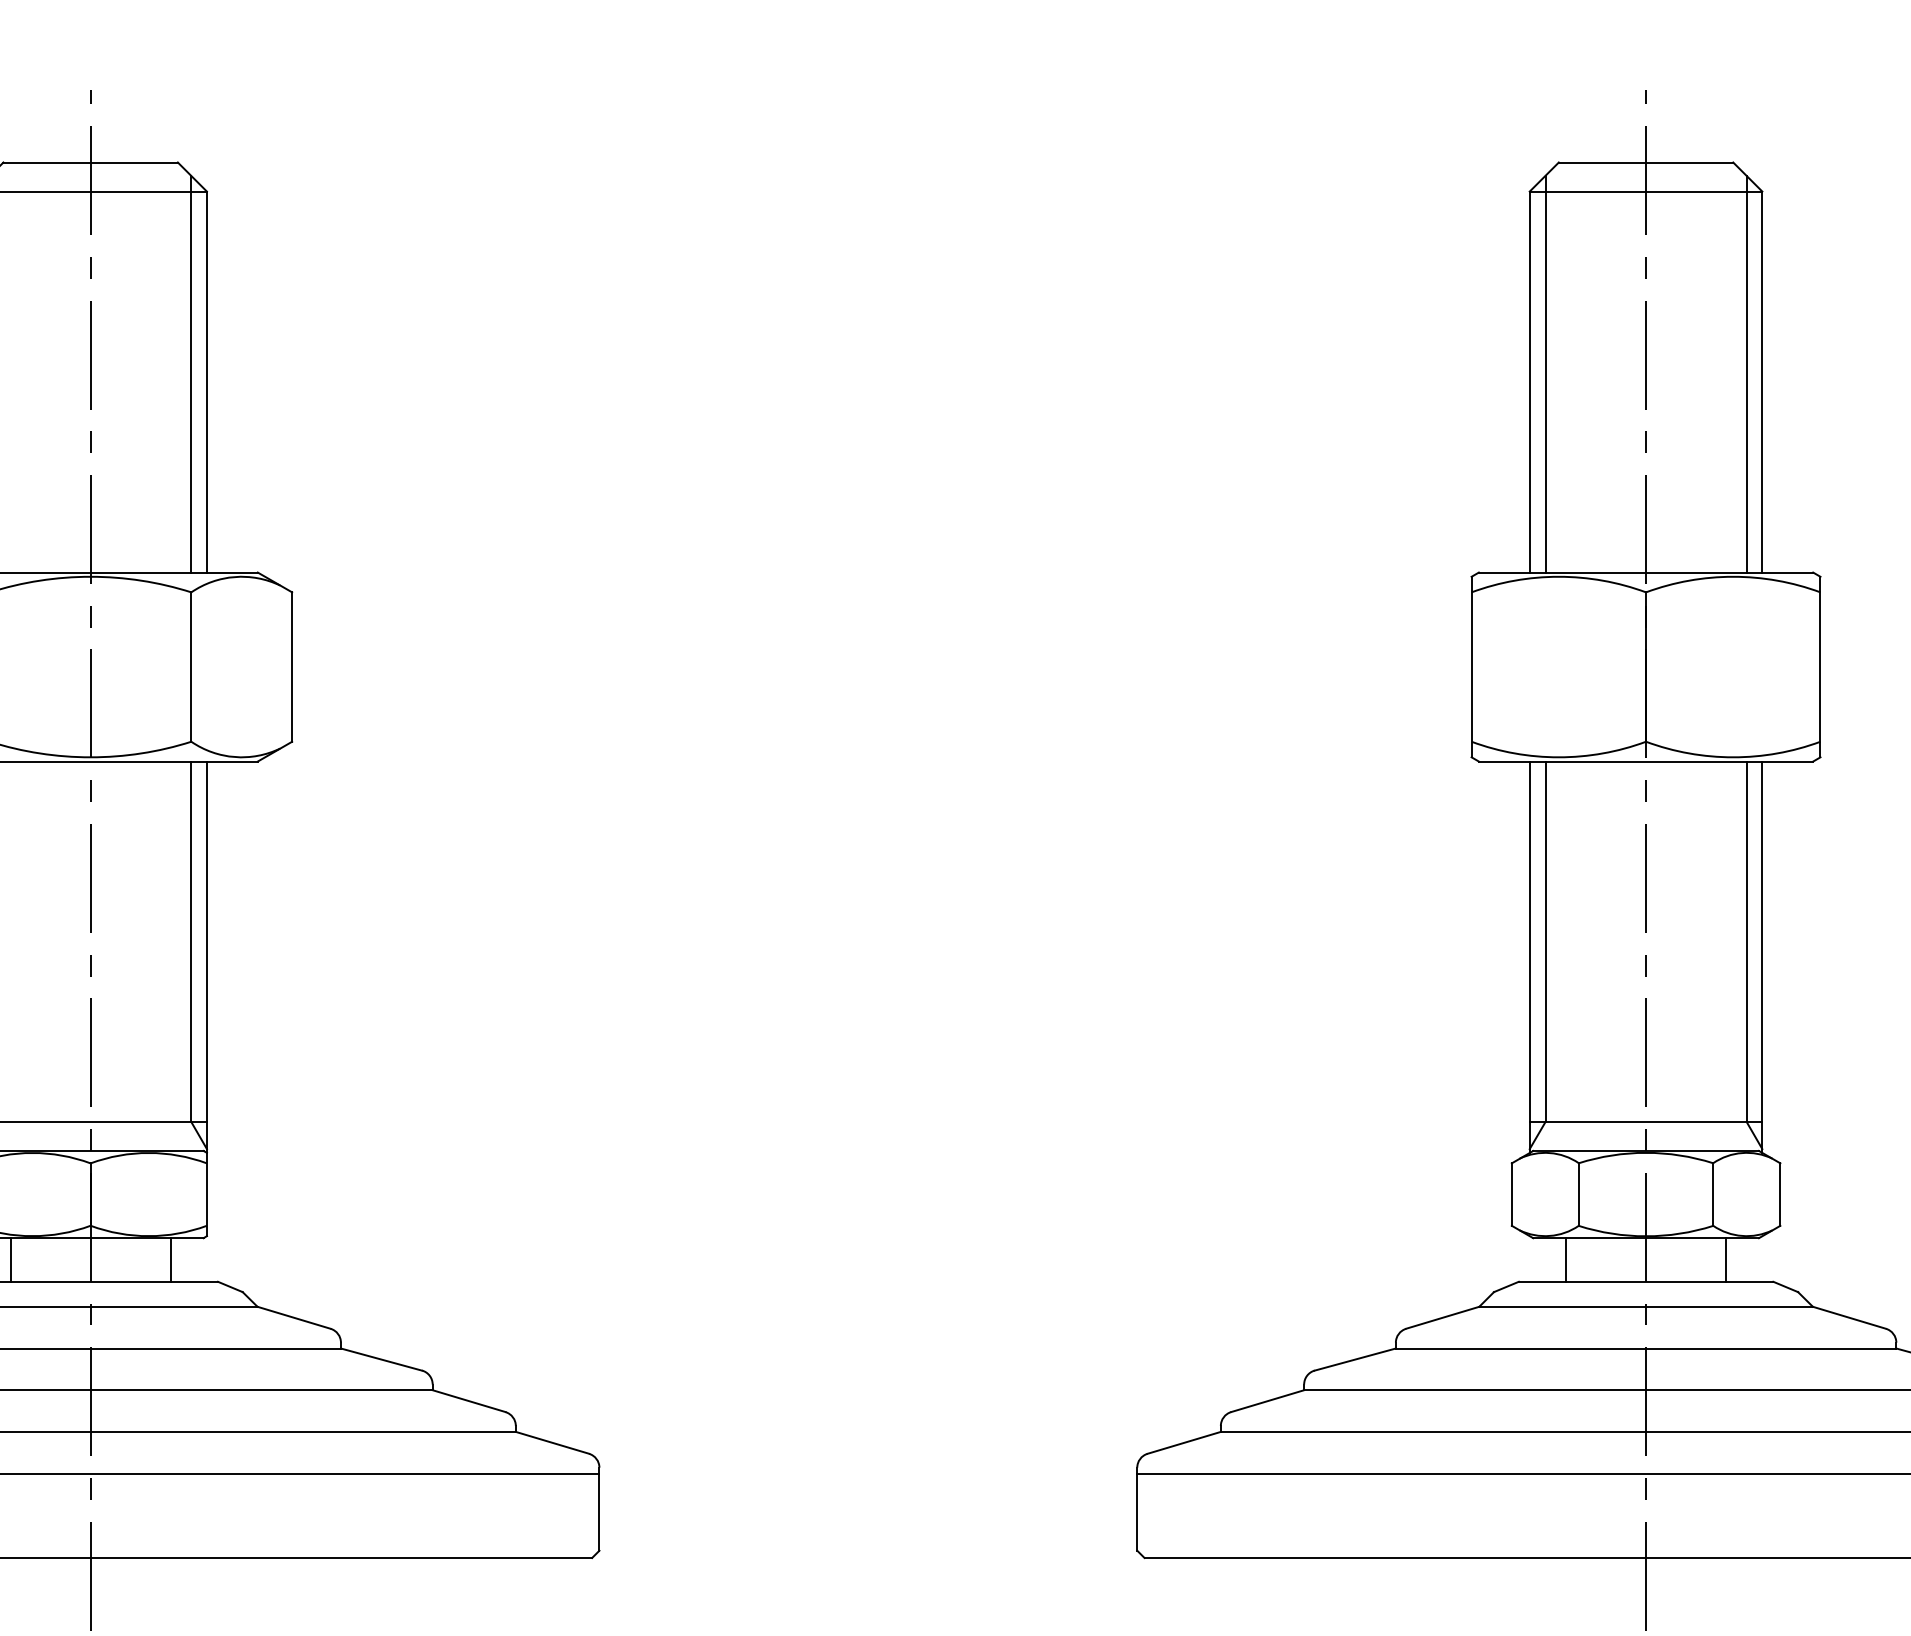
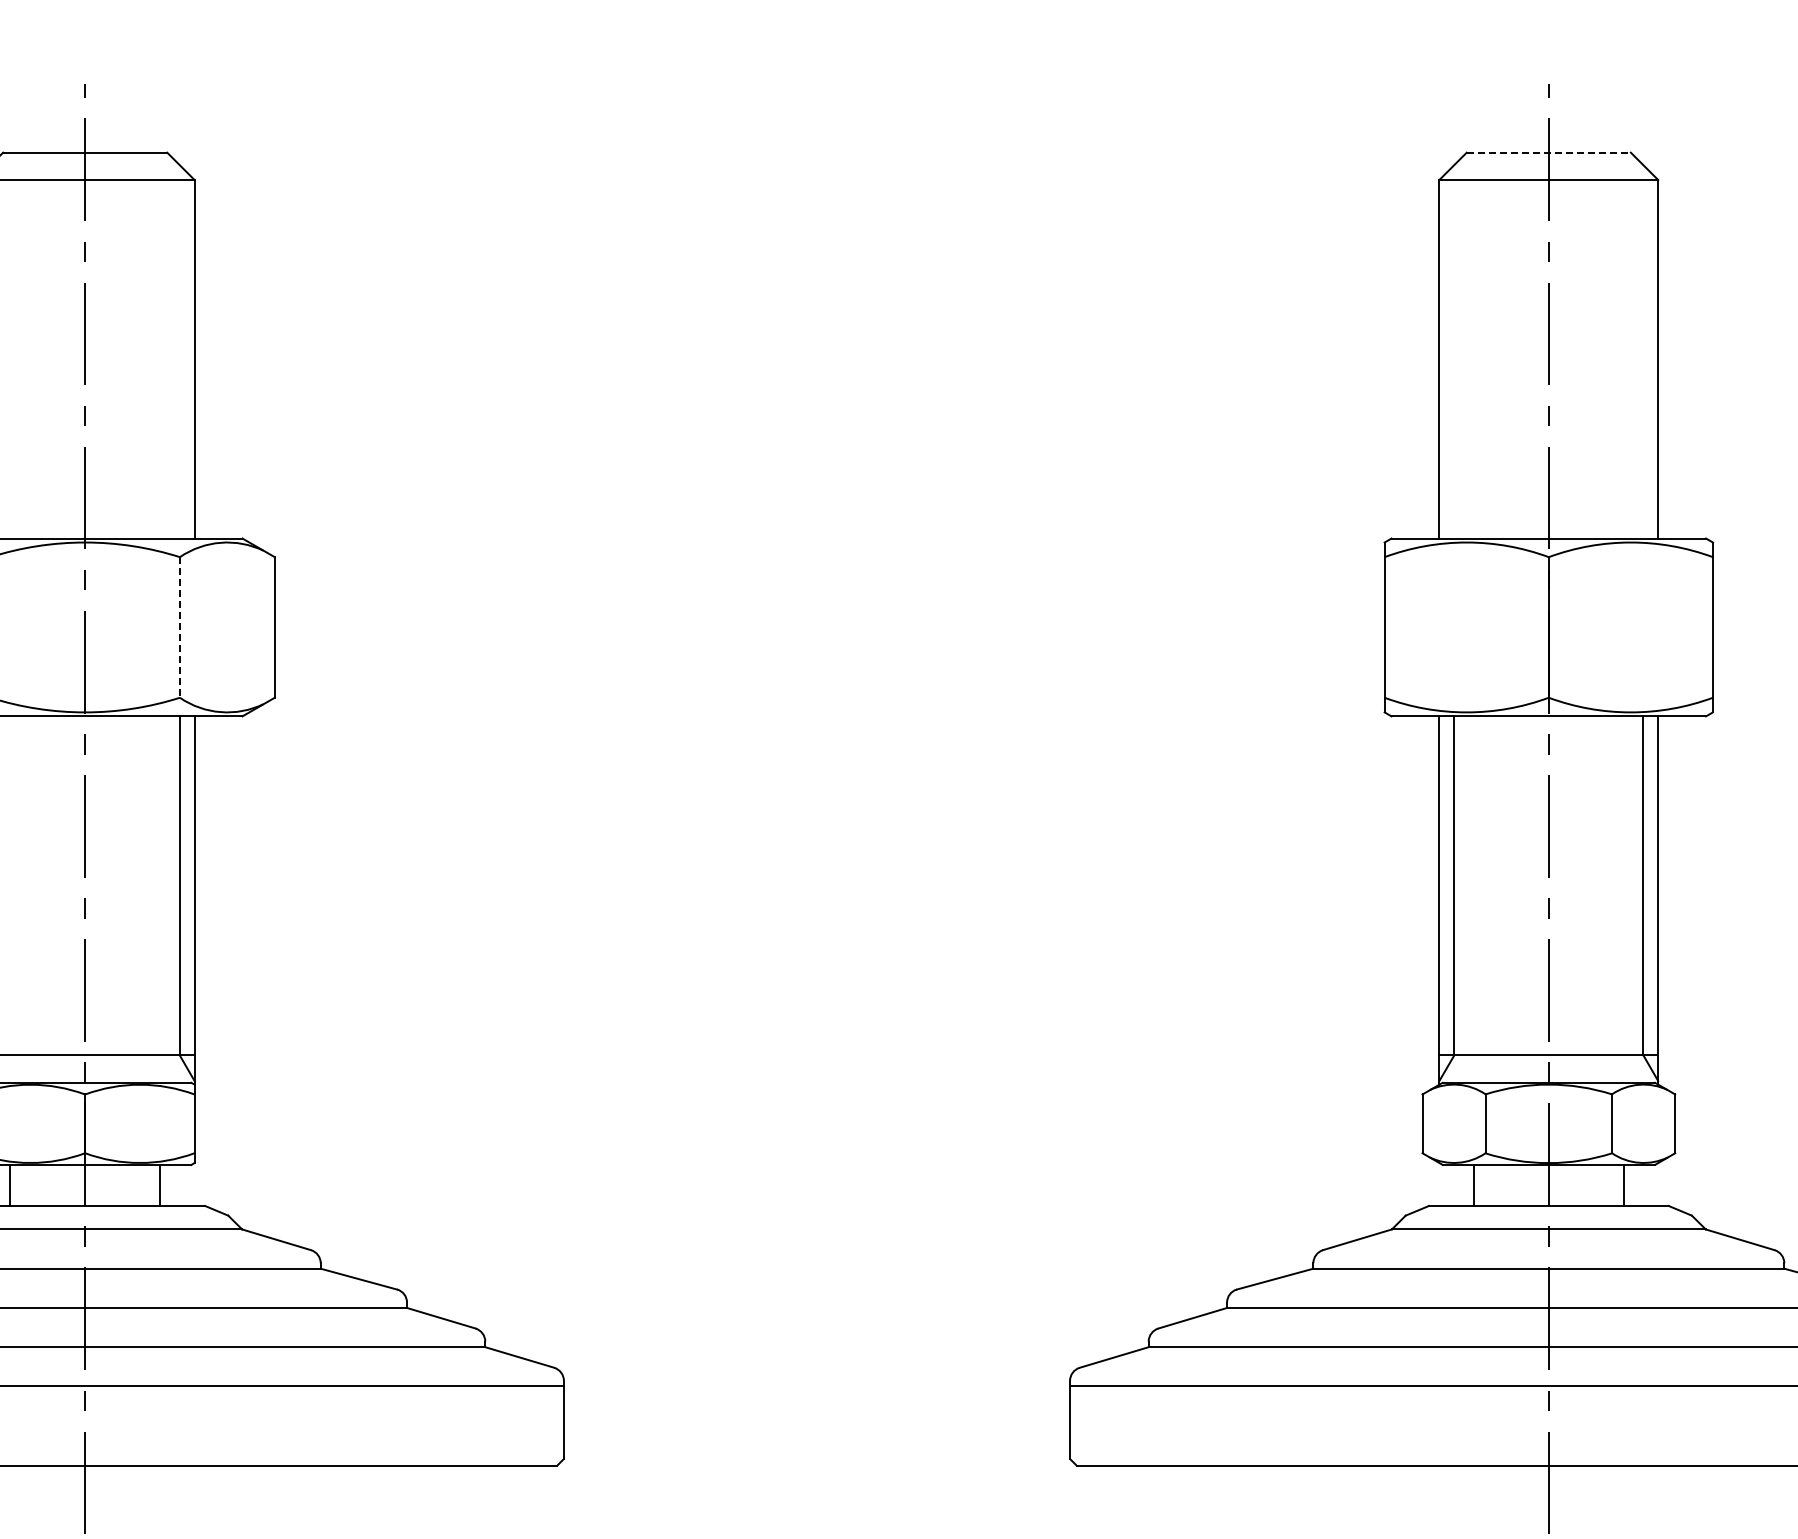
line: (1646, 162) -> (1549, 152), solid -> dashed
line: (190, 373) -> (179, 351), removed
line: (1545, 373) -> (1454, 351), removed
line: (1746, 373) -> (1643, 351), removed
line: (190, 667) -> (179, 627), solid -> dashed

